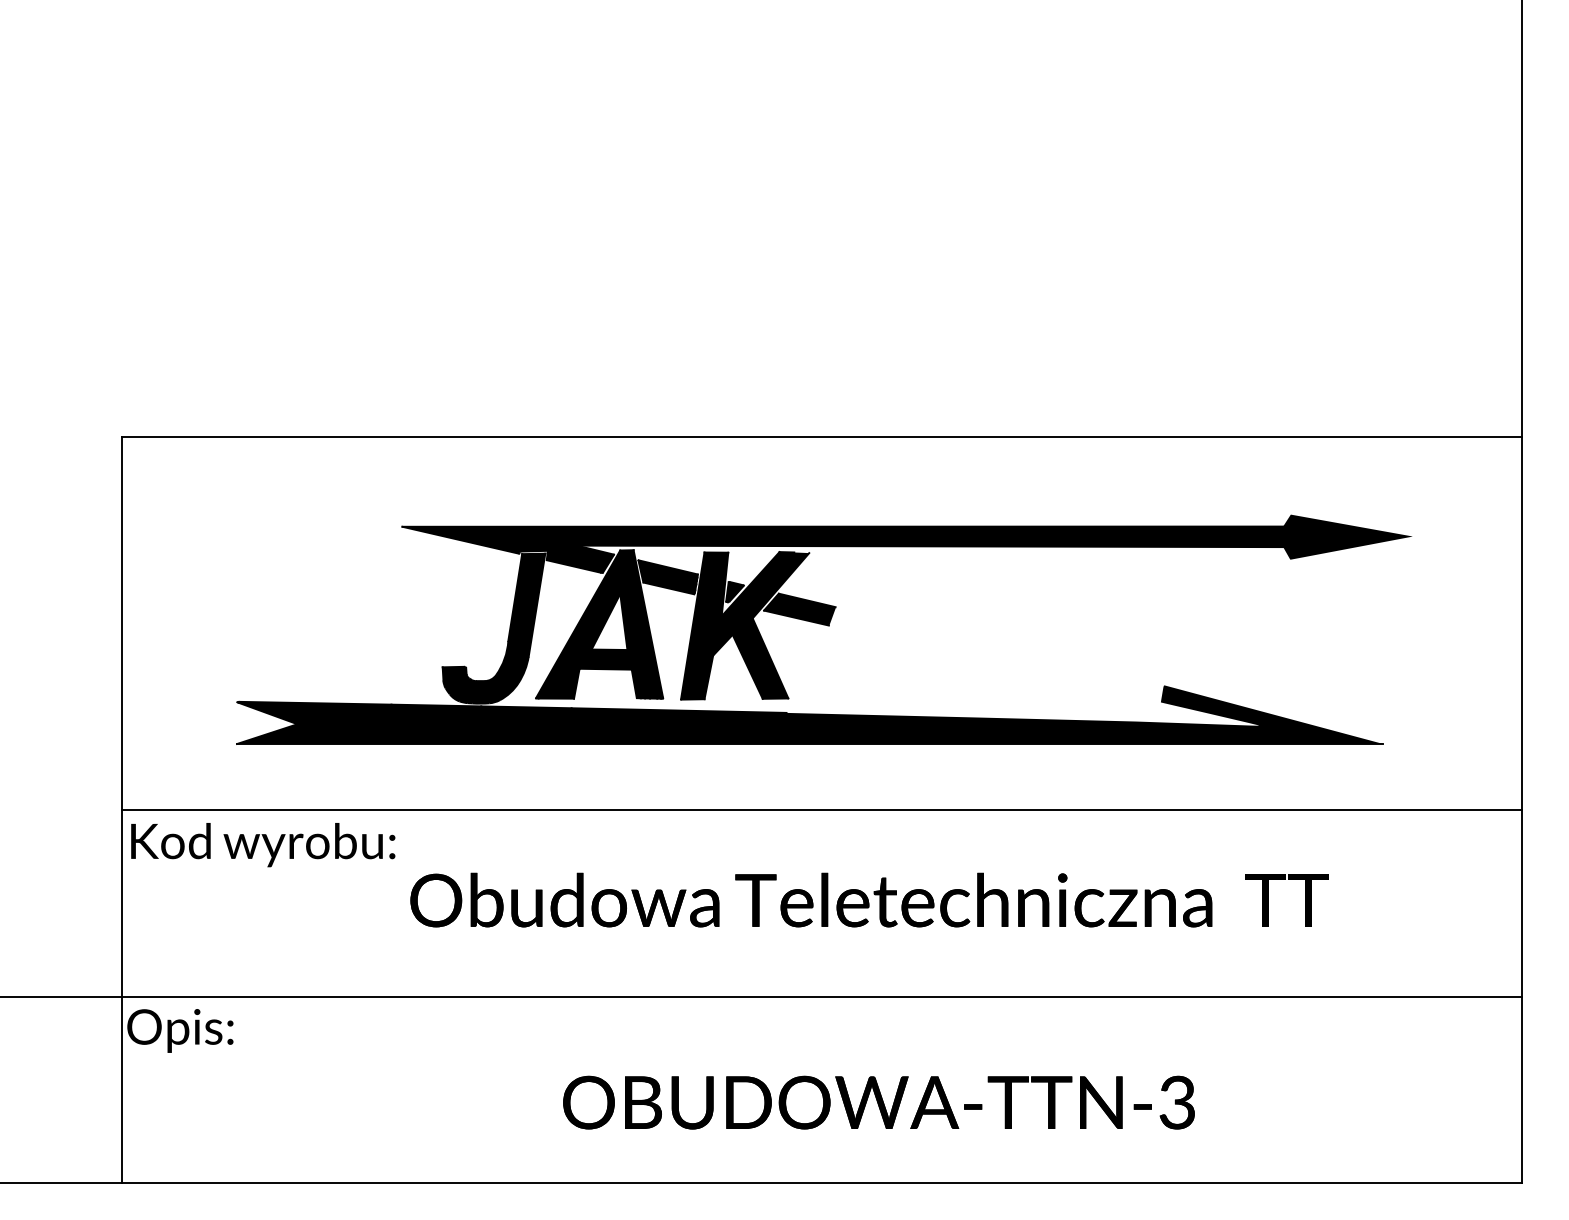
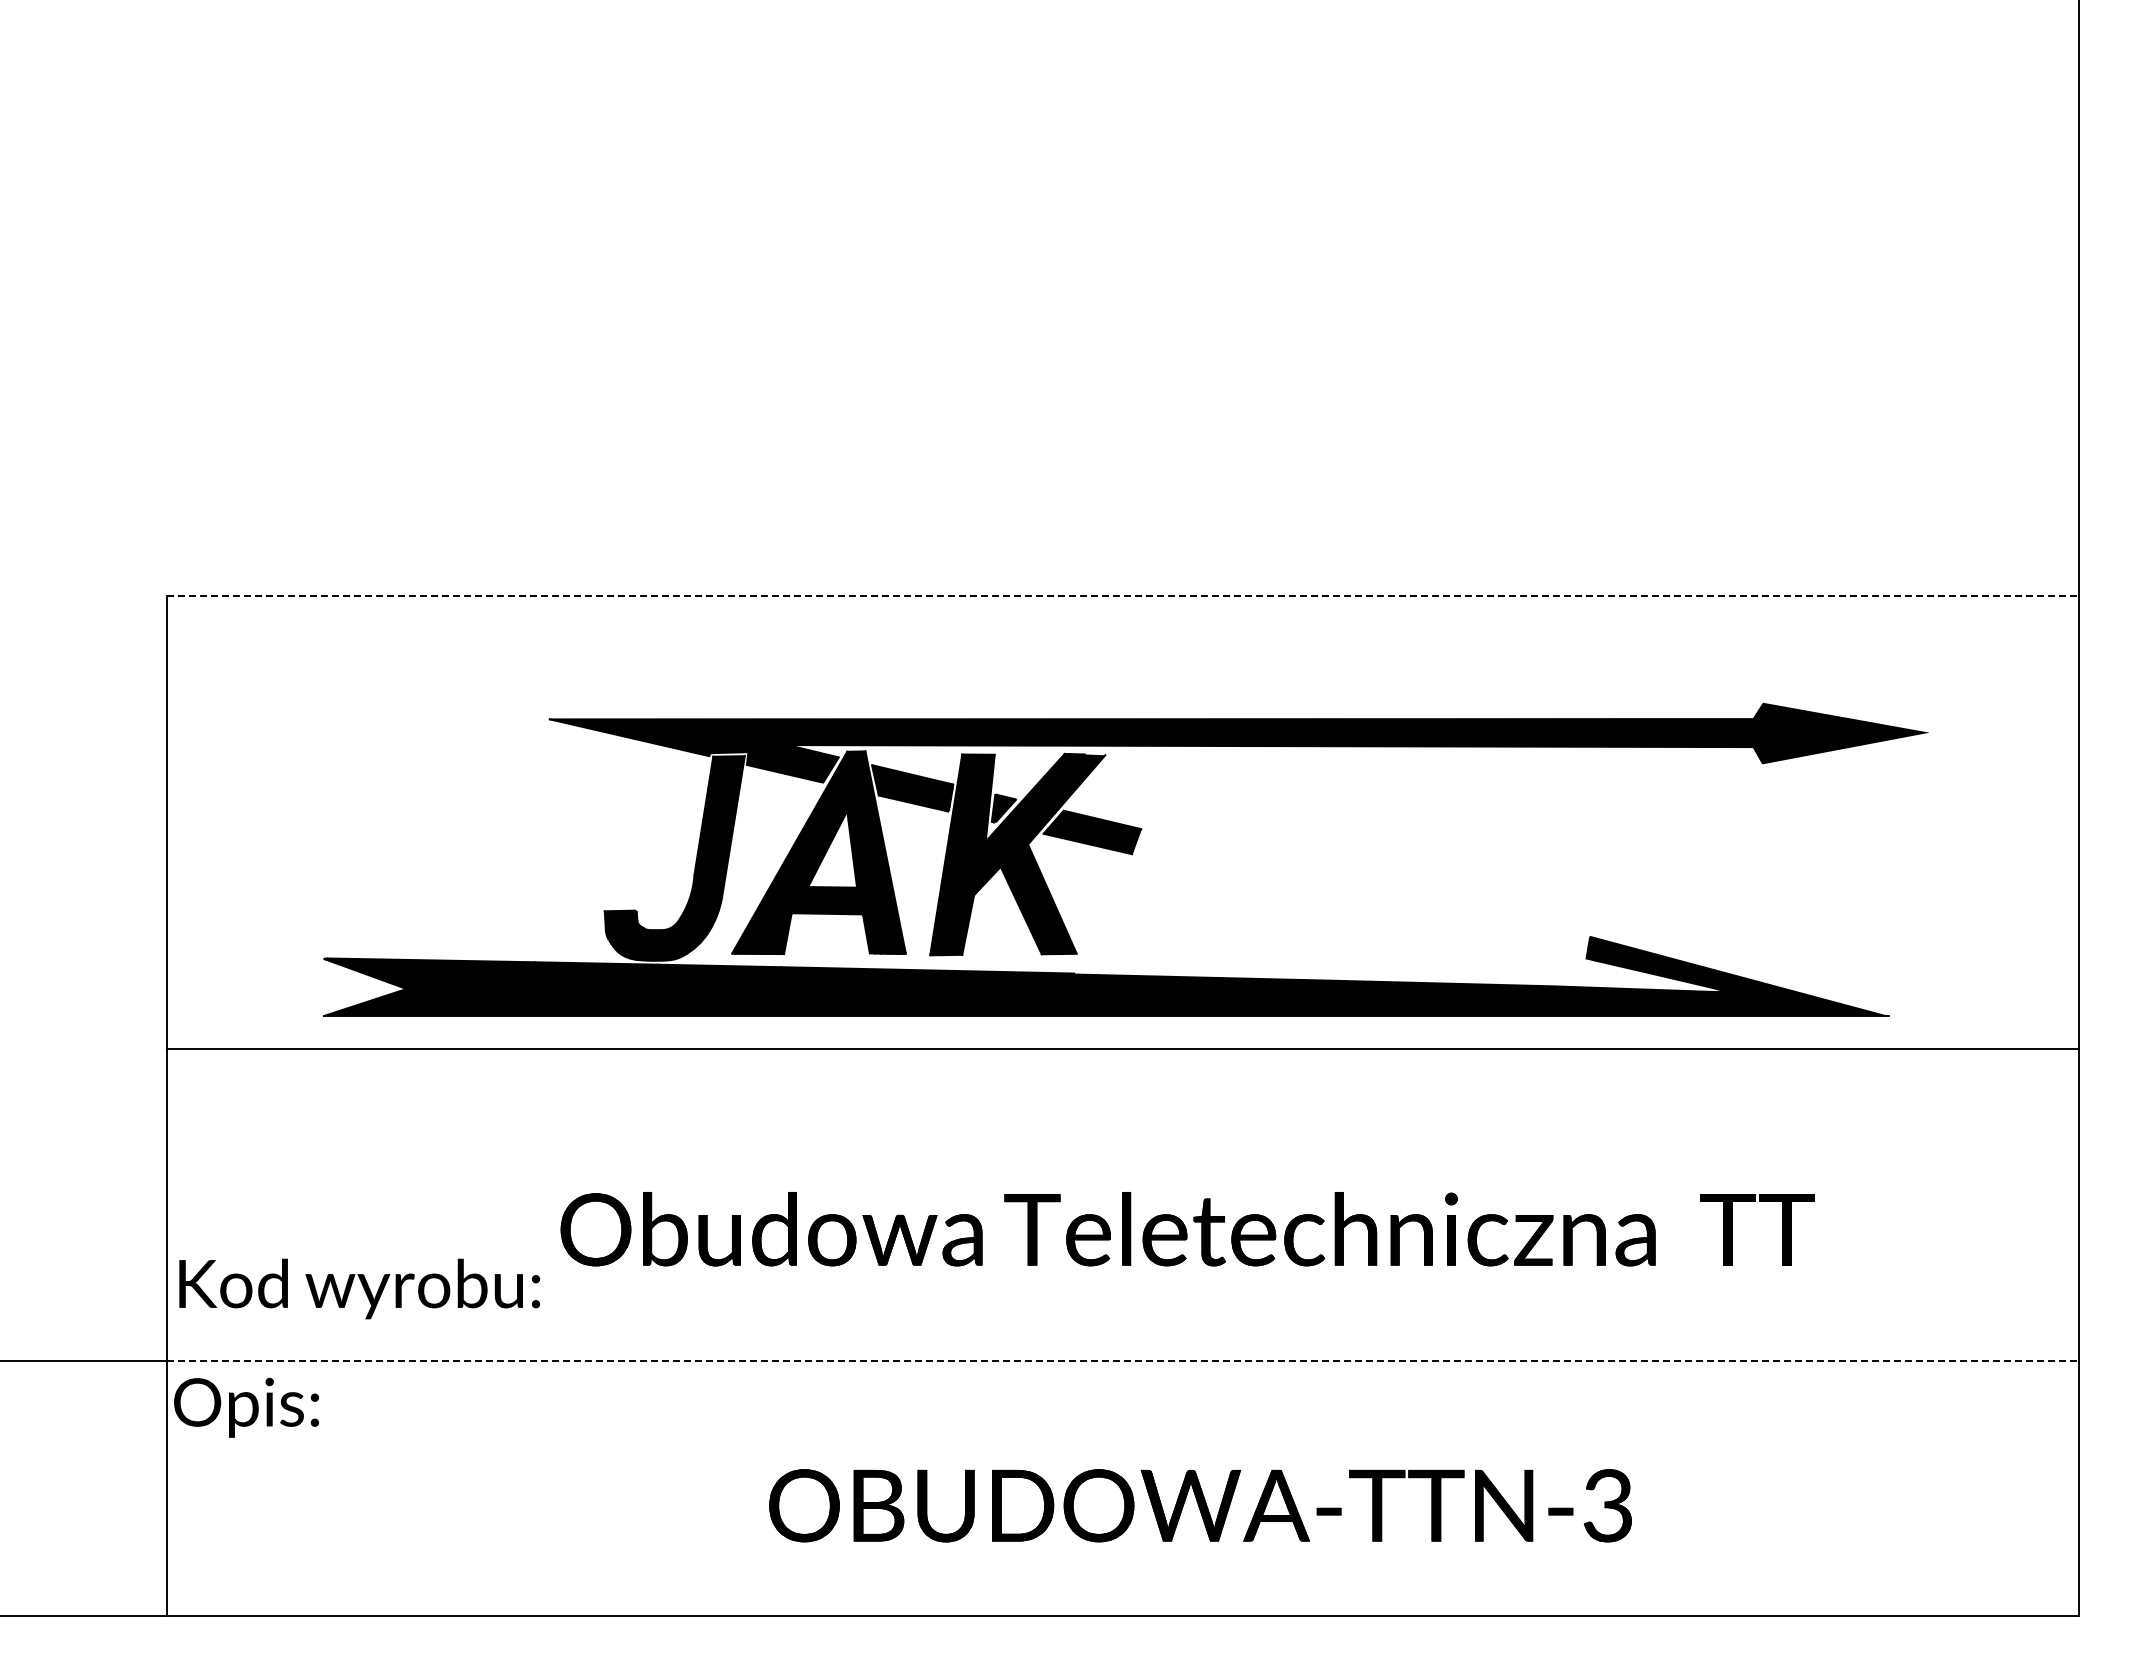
line: (822, 436) -> (1123, 596), solid -> dashed
line: (821, 810) -> (1122, 1049), moved
text: (263, 844) -> (359, 1288), moved
line: (822, 997) -> (1123, 1361), solid -> dashed

